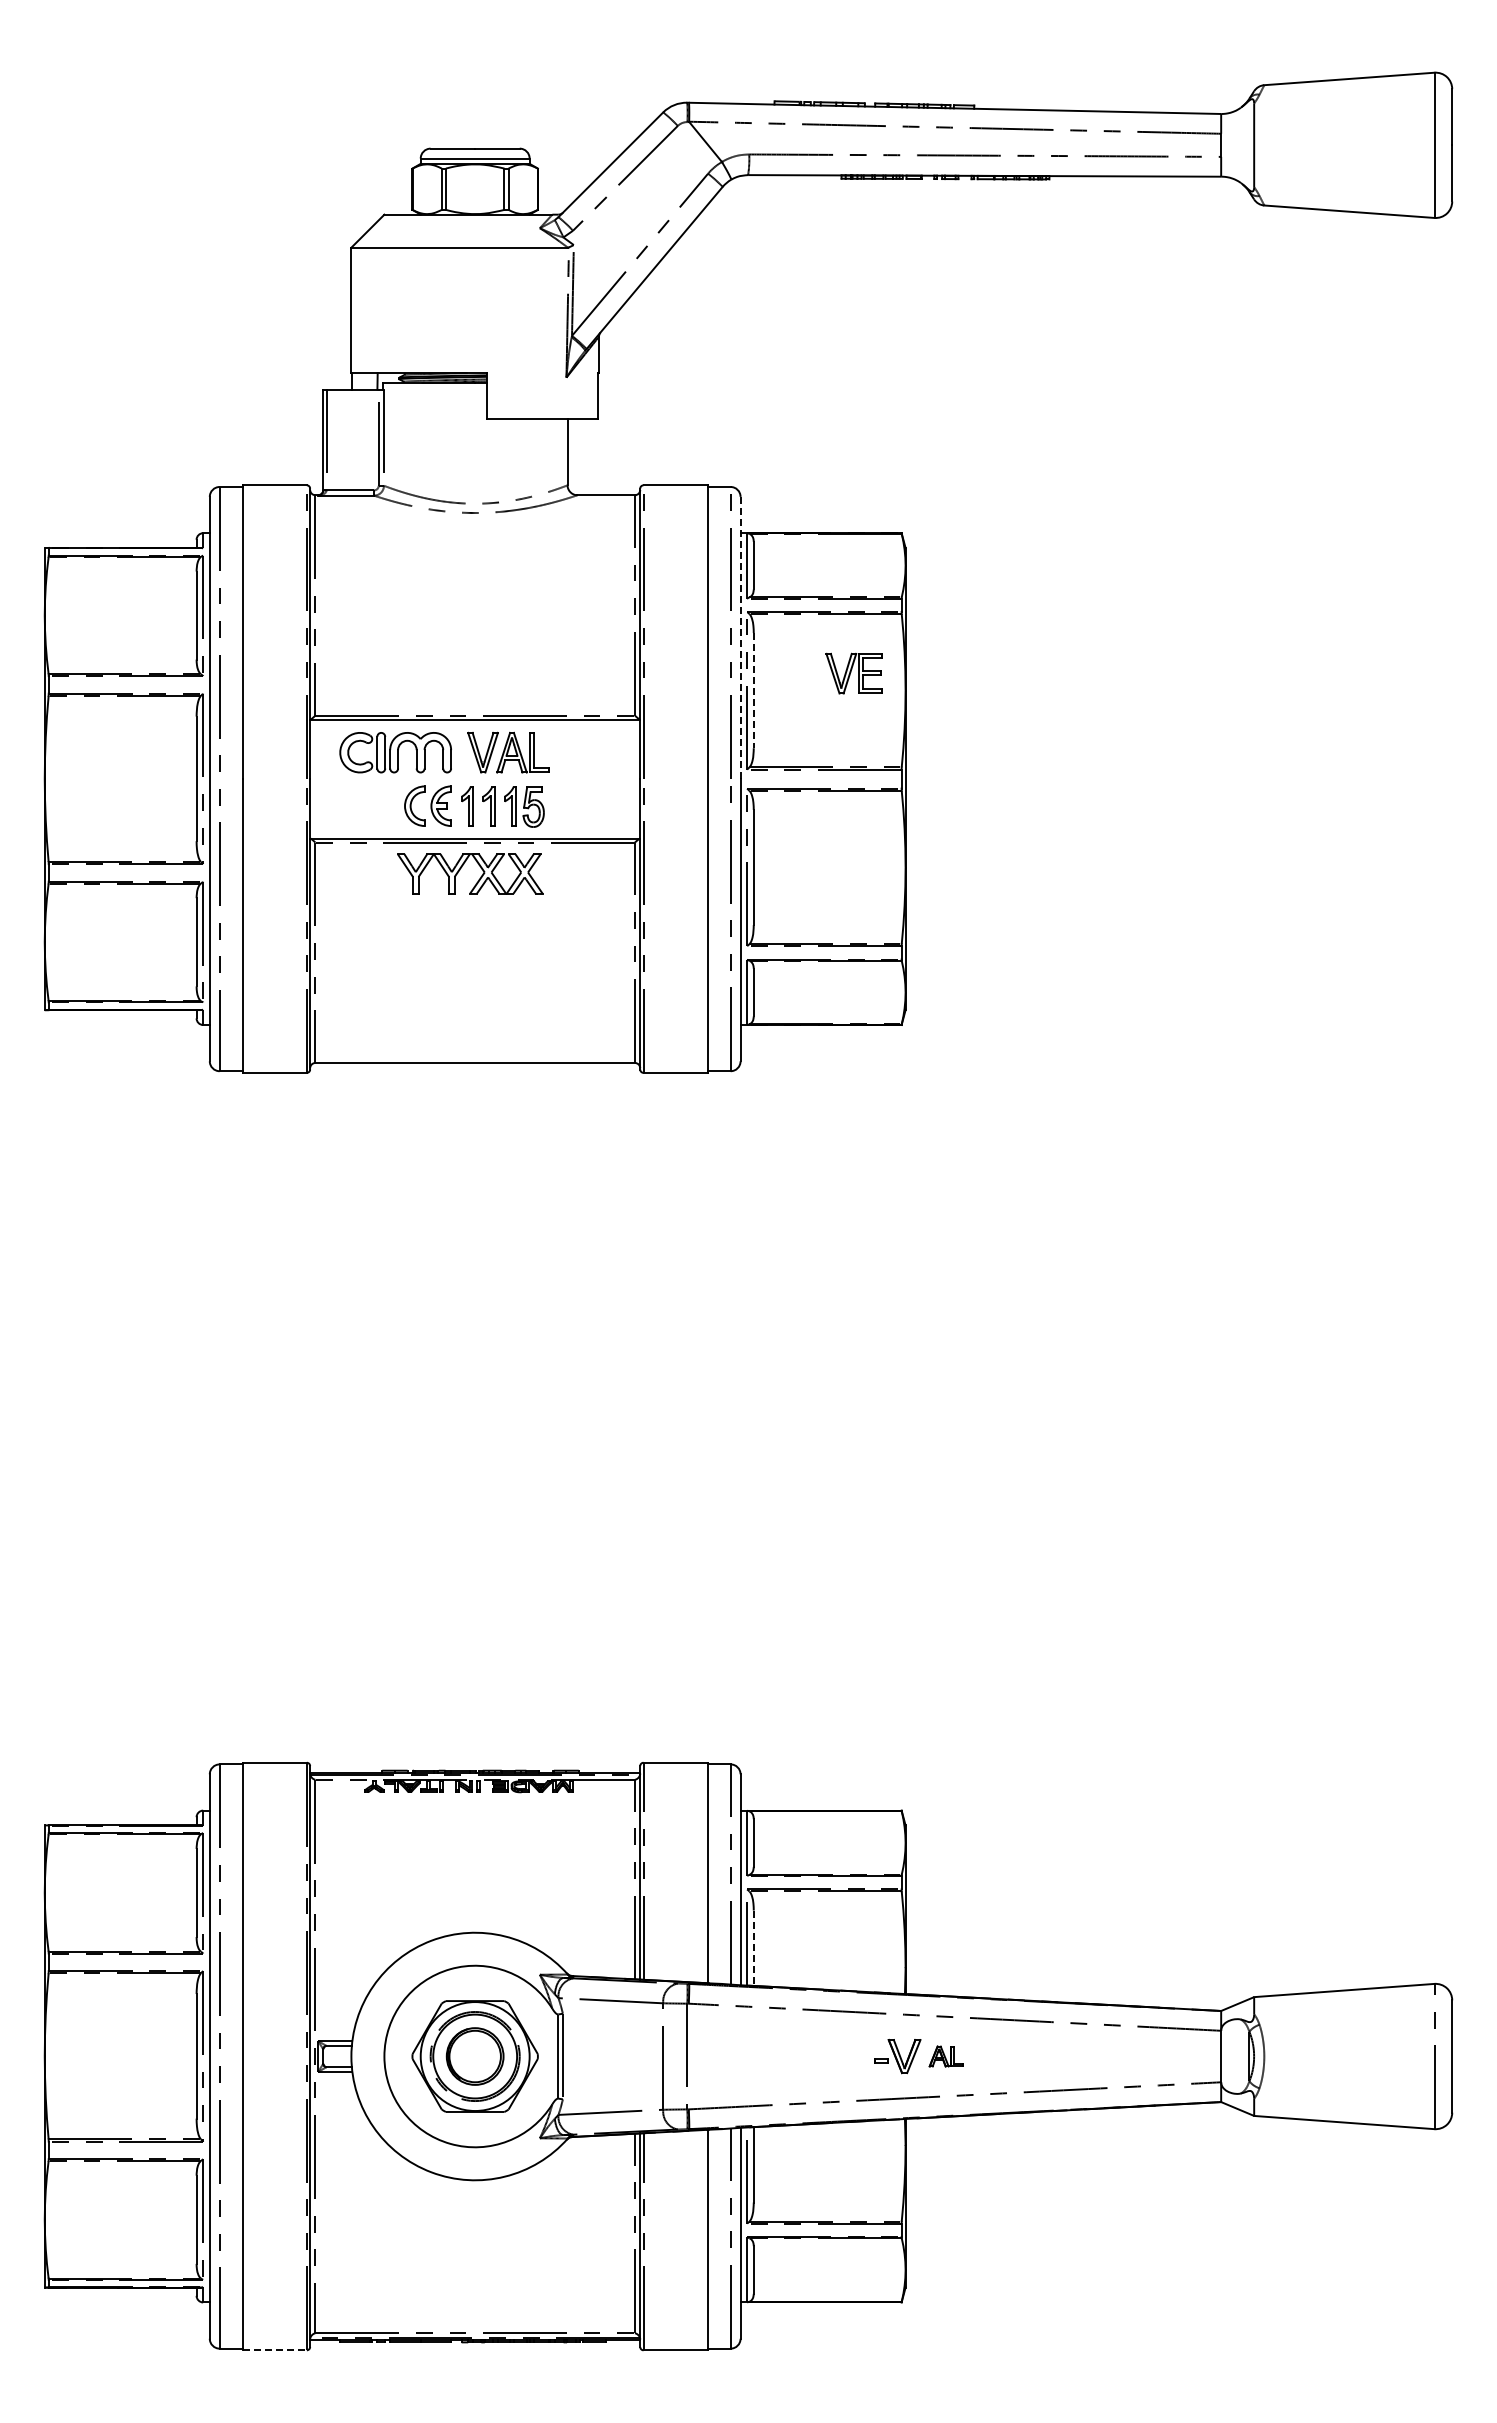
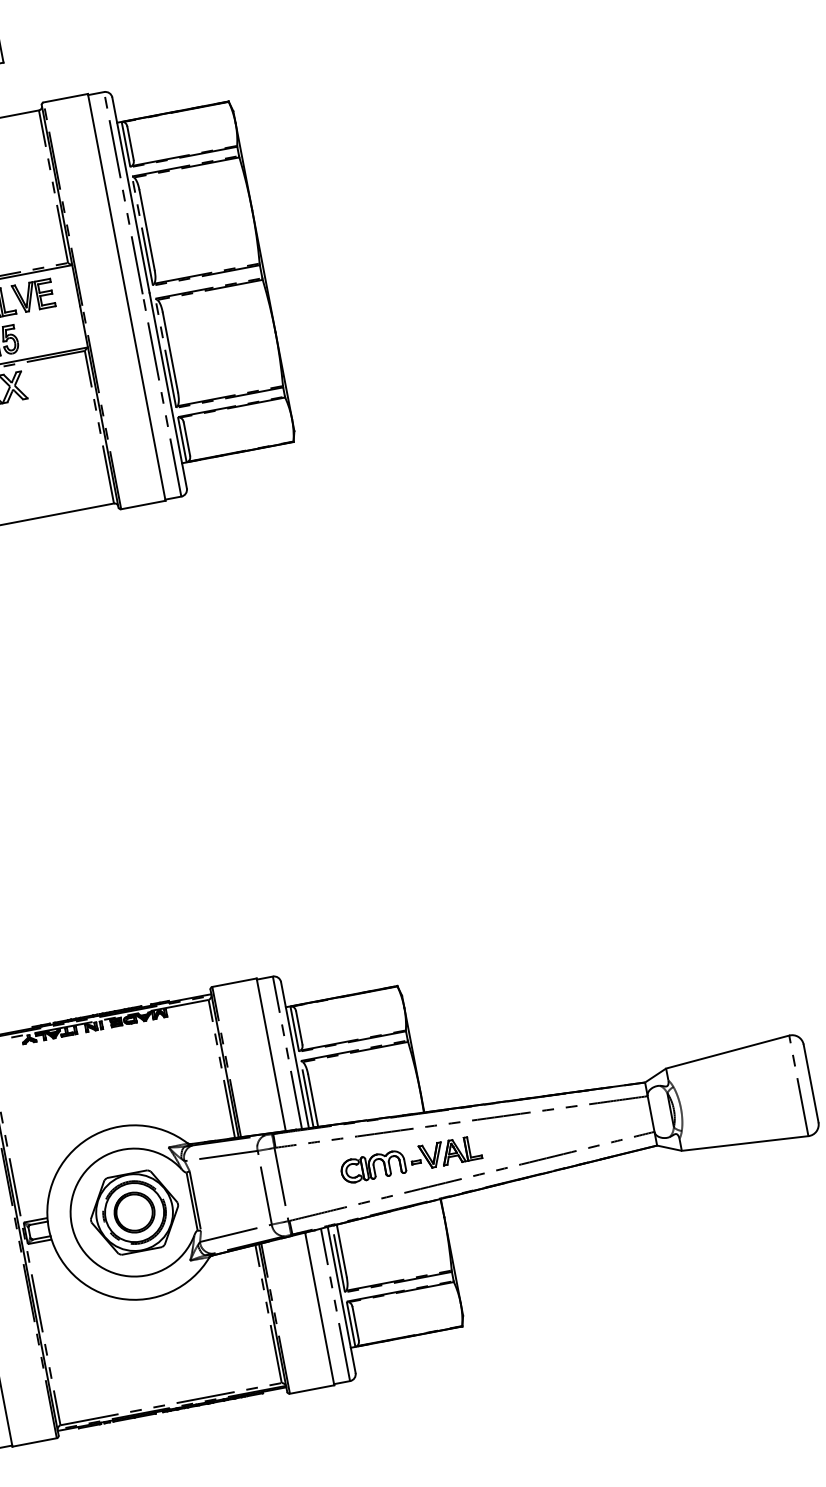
line: (740, 637) -> (130, 194), dashed -> solid
part: (853, 673) -> (33, 296), moved
line: (753, 690) -> (146, 229), dashed -> solid
line: (753, 1948) -> (313, 1101), dashed -> solid
part: (819, 2056) -> (372, 1167), added
part: (945, 2056) -> (460, 1150), size x1.67
line: (275, 2350) -> (35, 1442), dashed -> solid

